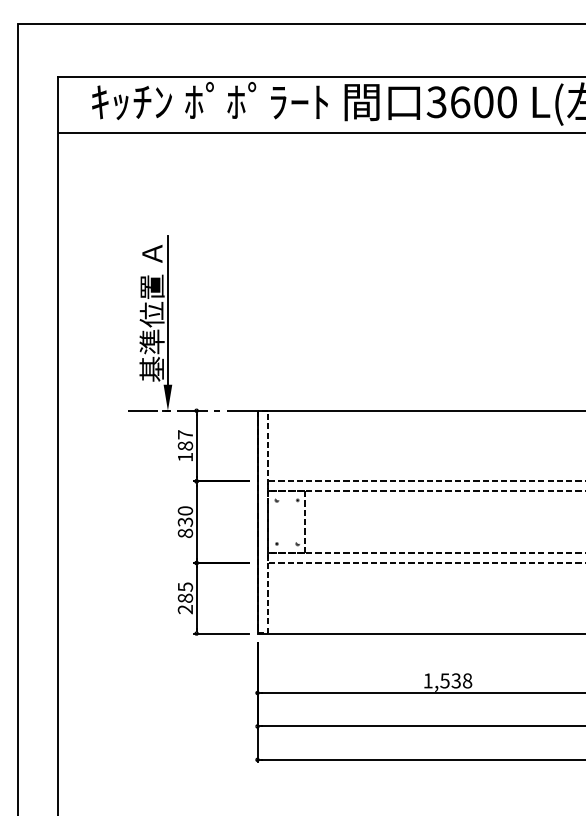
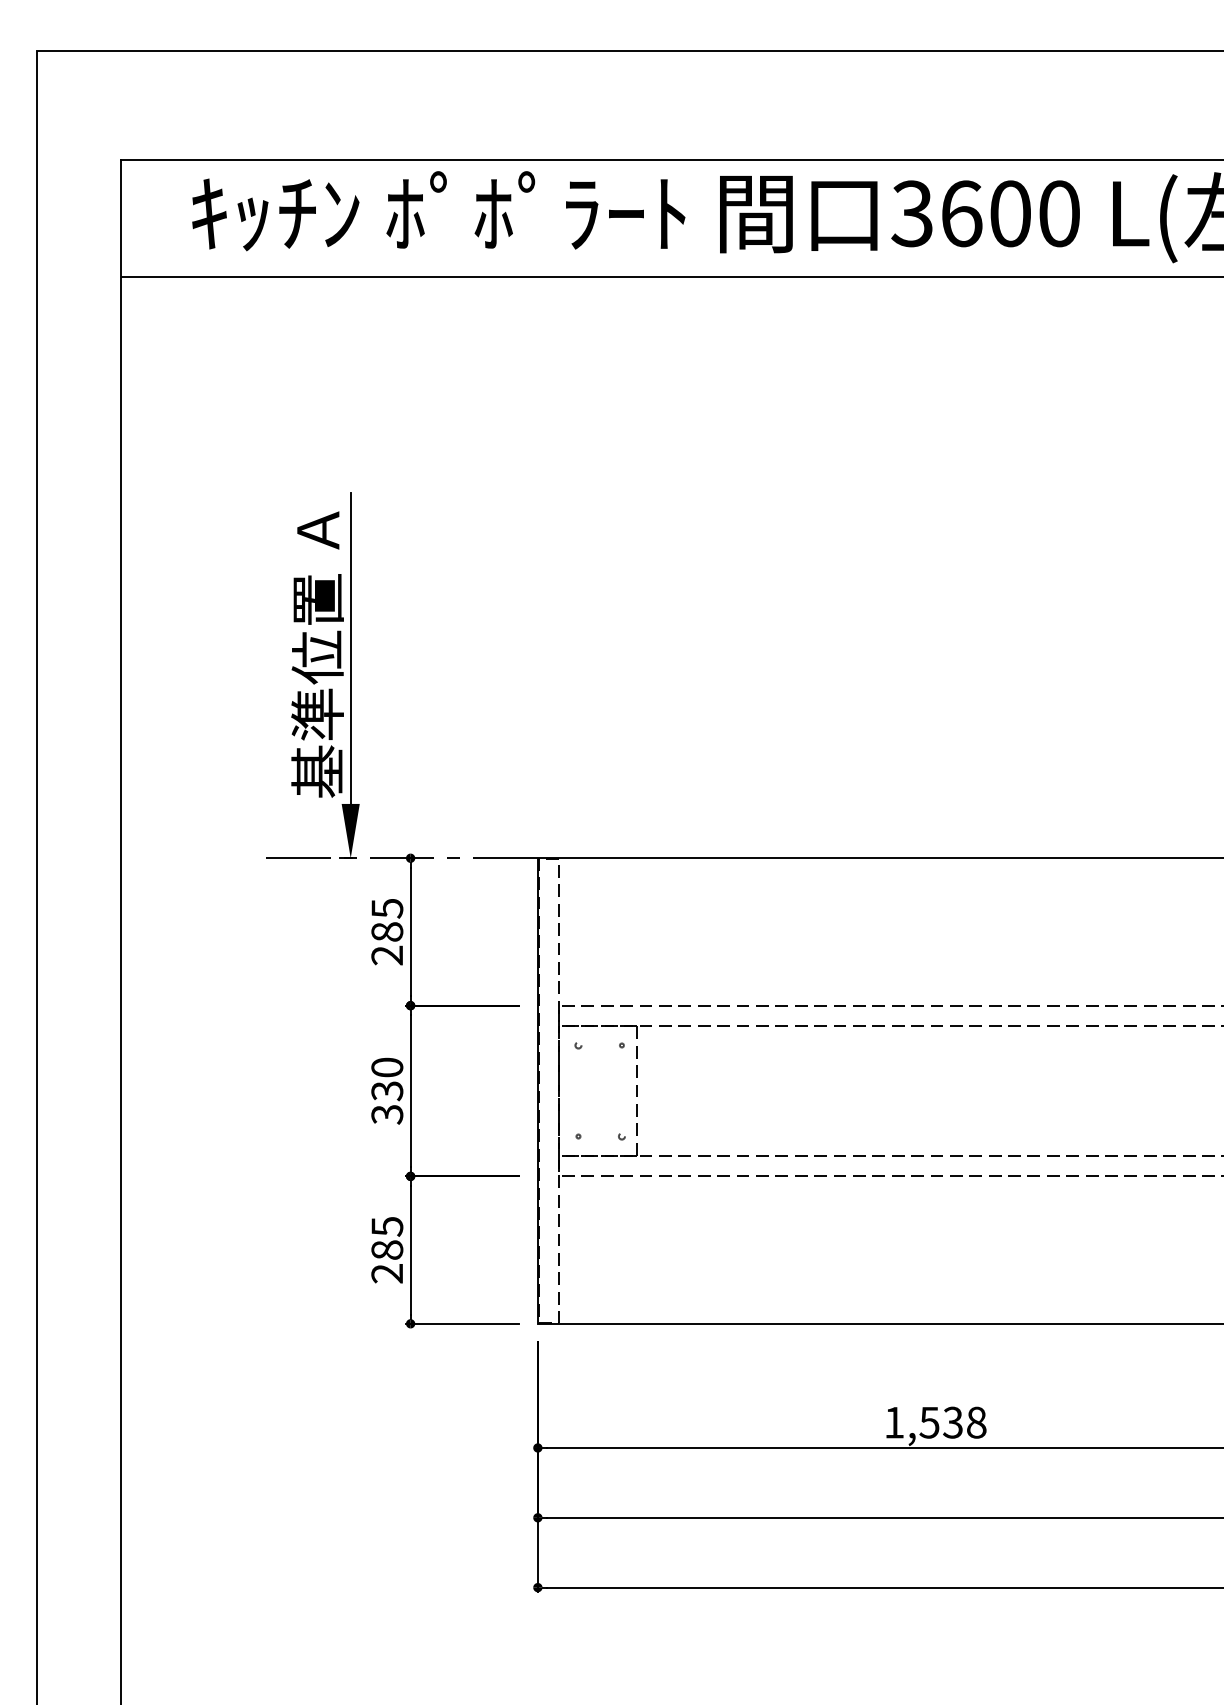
text: (185, 445) -> (387, 930), 187 -> 285
text: (184, 533) -> (385, 1114), 830 -> 330

